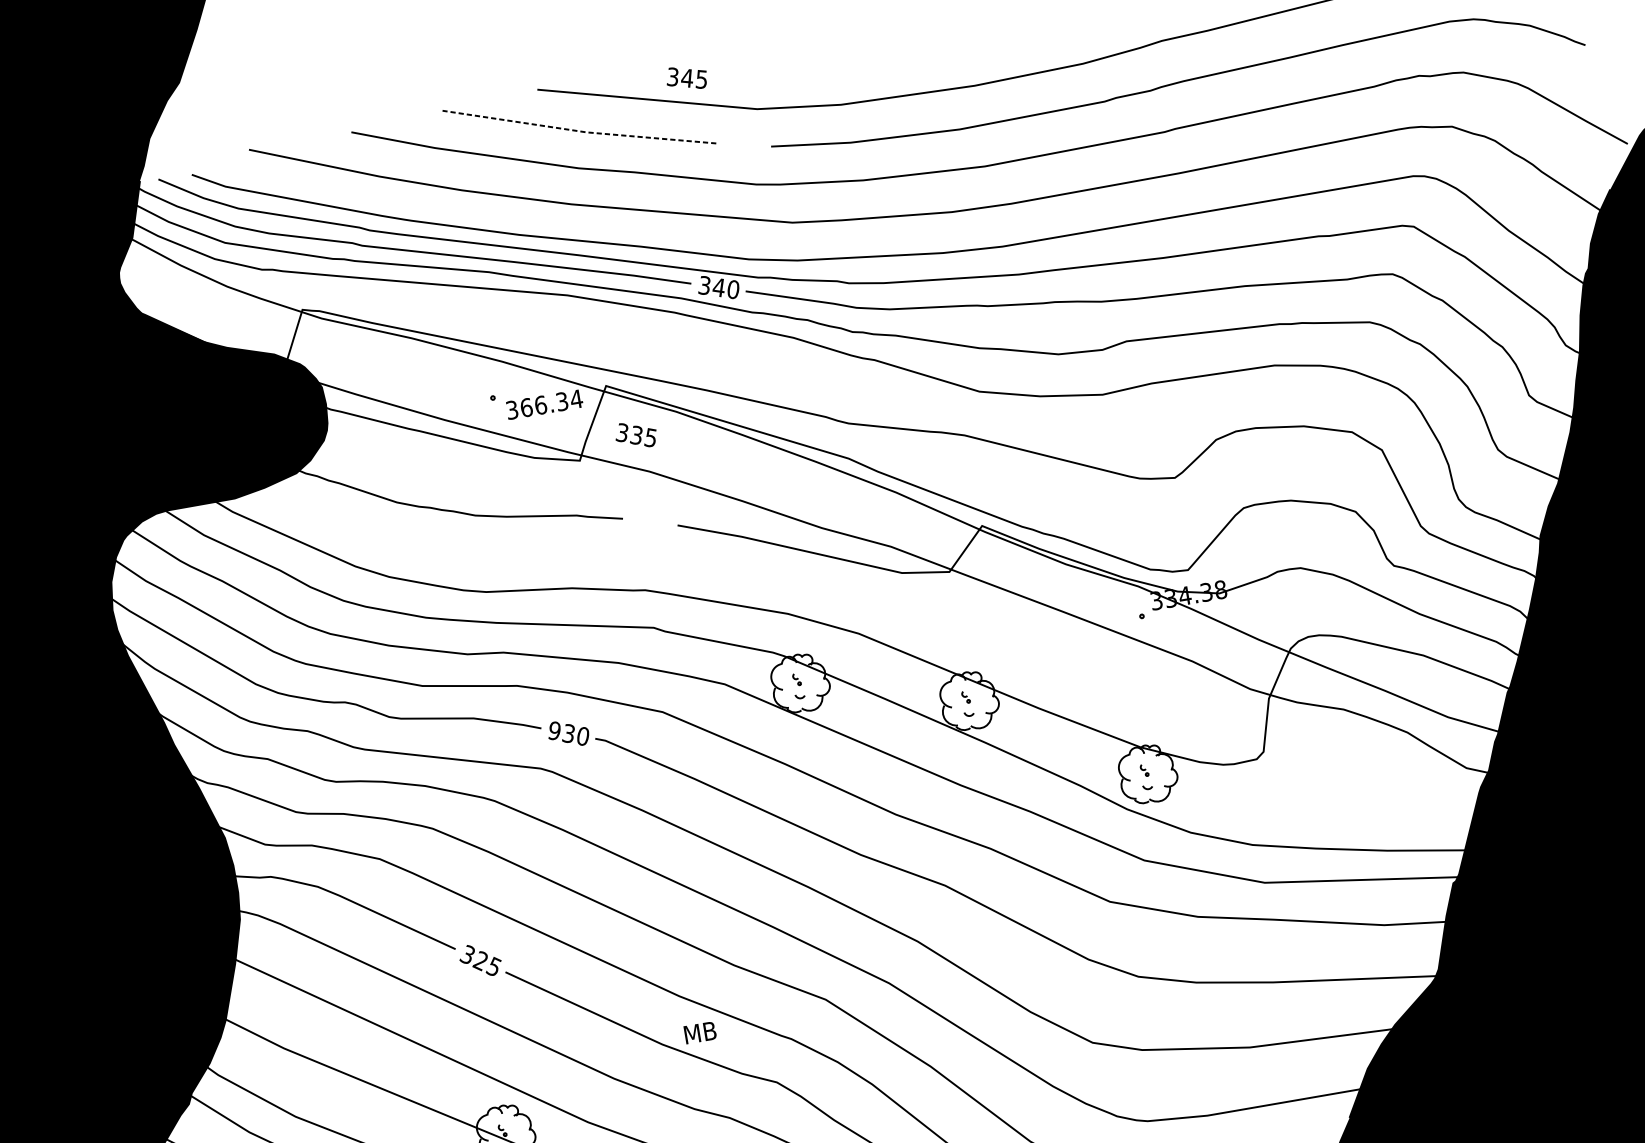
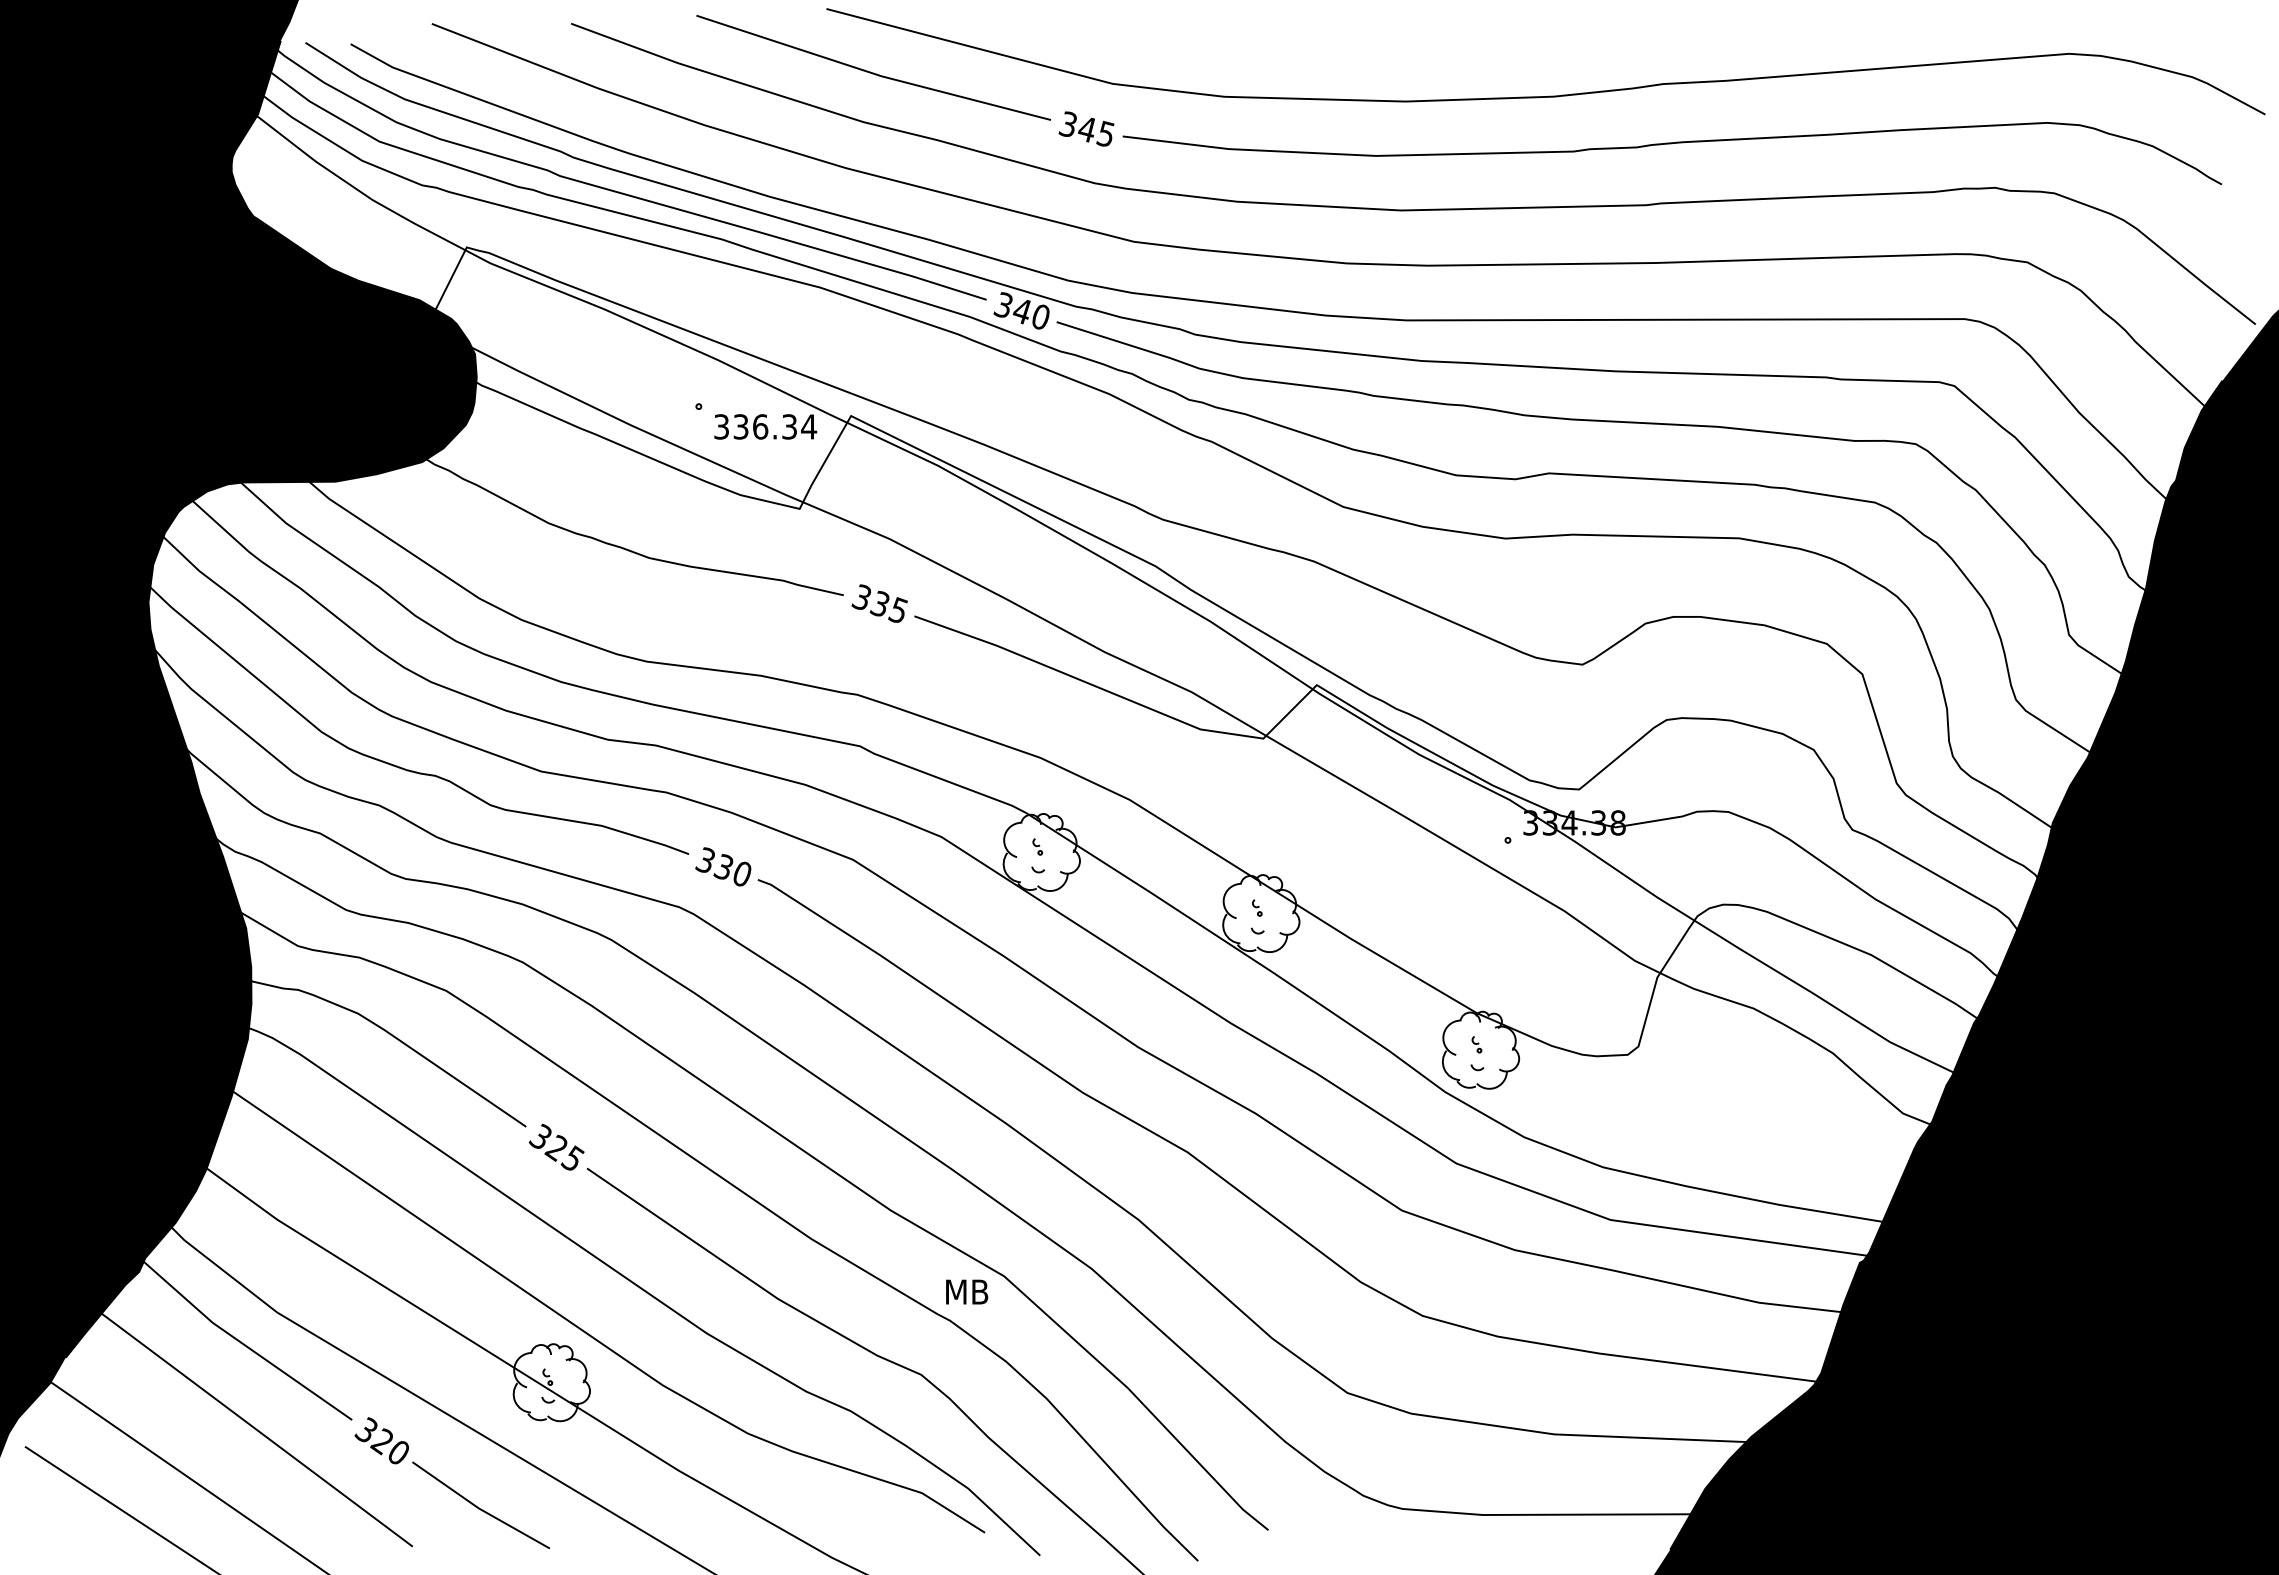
text: (686, 77) -> (1086, 128), moved
line: (579, 131) -> (872, 73), dashed -> solid
text: (526, 407) -> (740, 426), 366.34 -> 336.34
text: (635, 435) -> (879, 603), moved
text: (553, 730) -> (704, 859), 930 -> 330
text: (700, 1032) -> (967, 1291), moved

